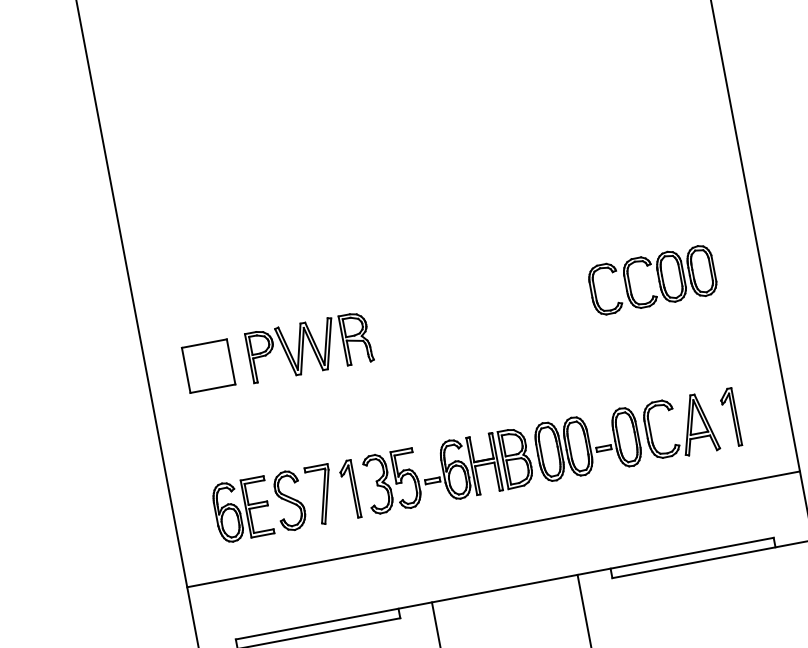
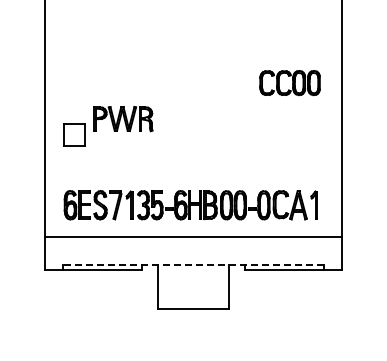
part: (651, 281) -> (289, 83), moved
part: (310, 348) -> (123, 119), moved
line: (504, 588) -> (193, 265), solid -> dashed

